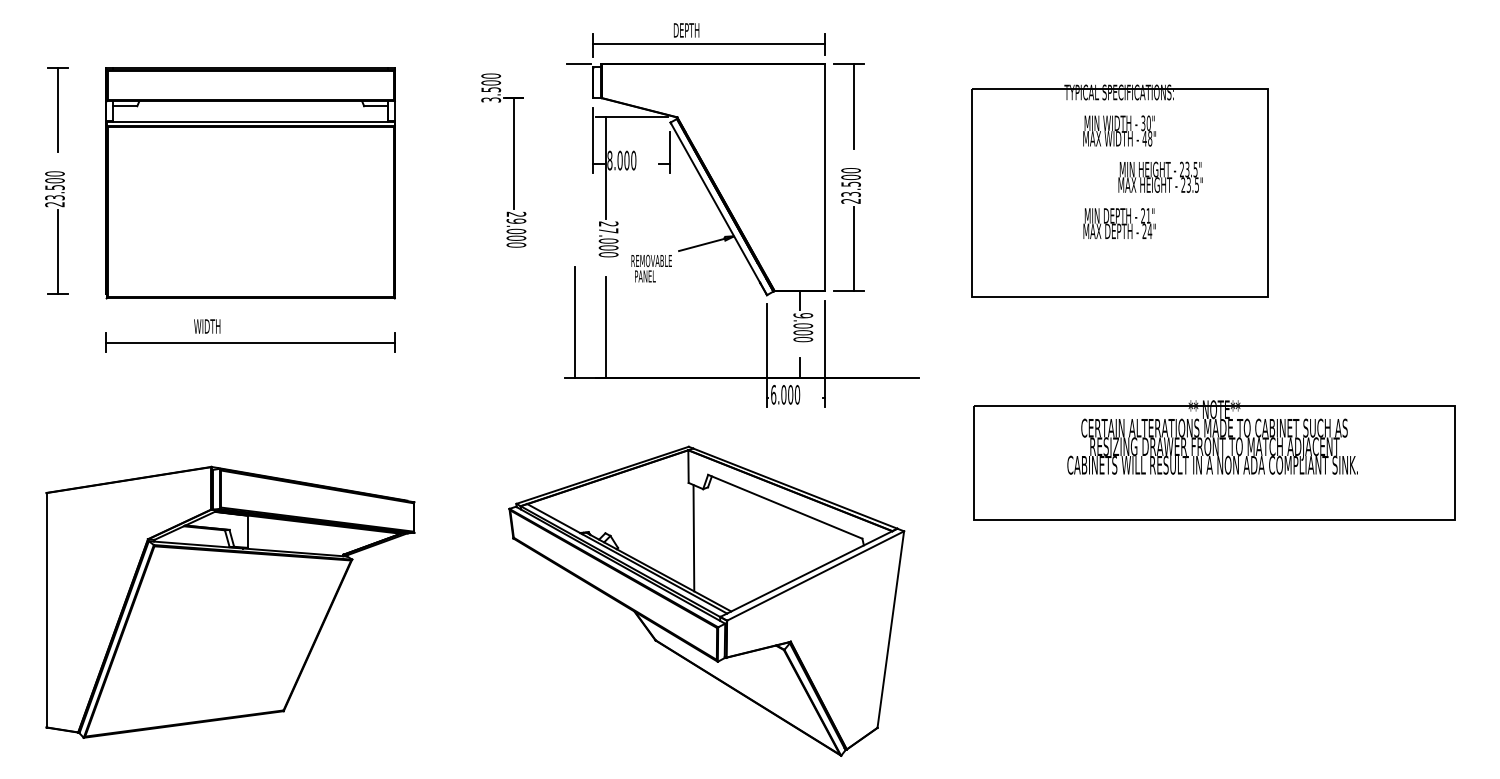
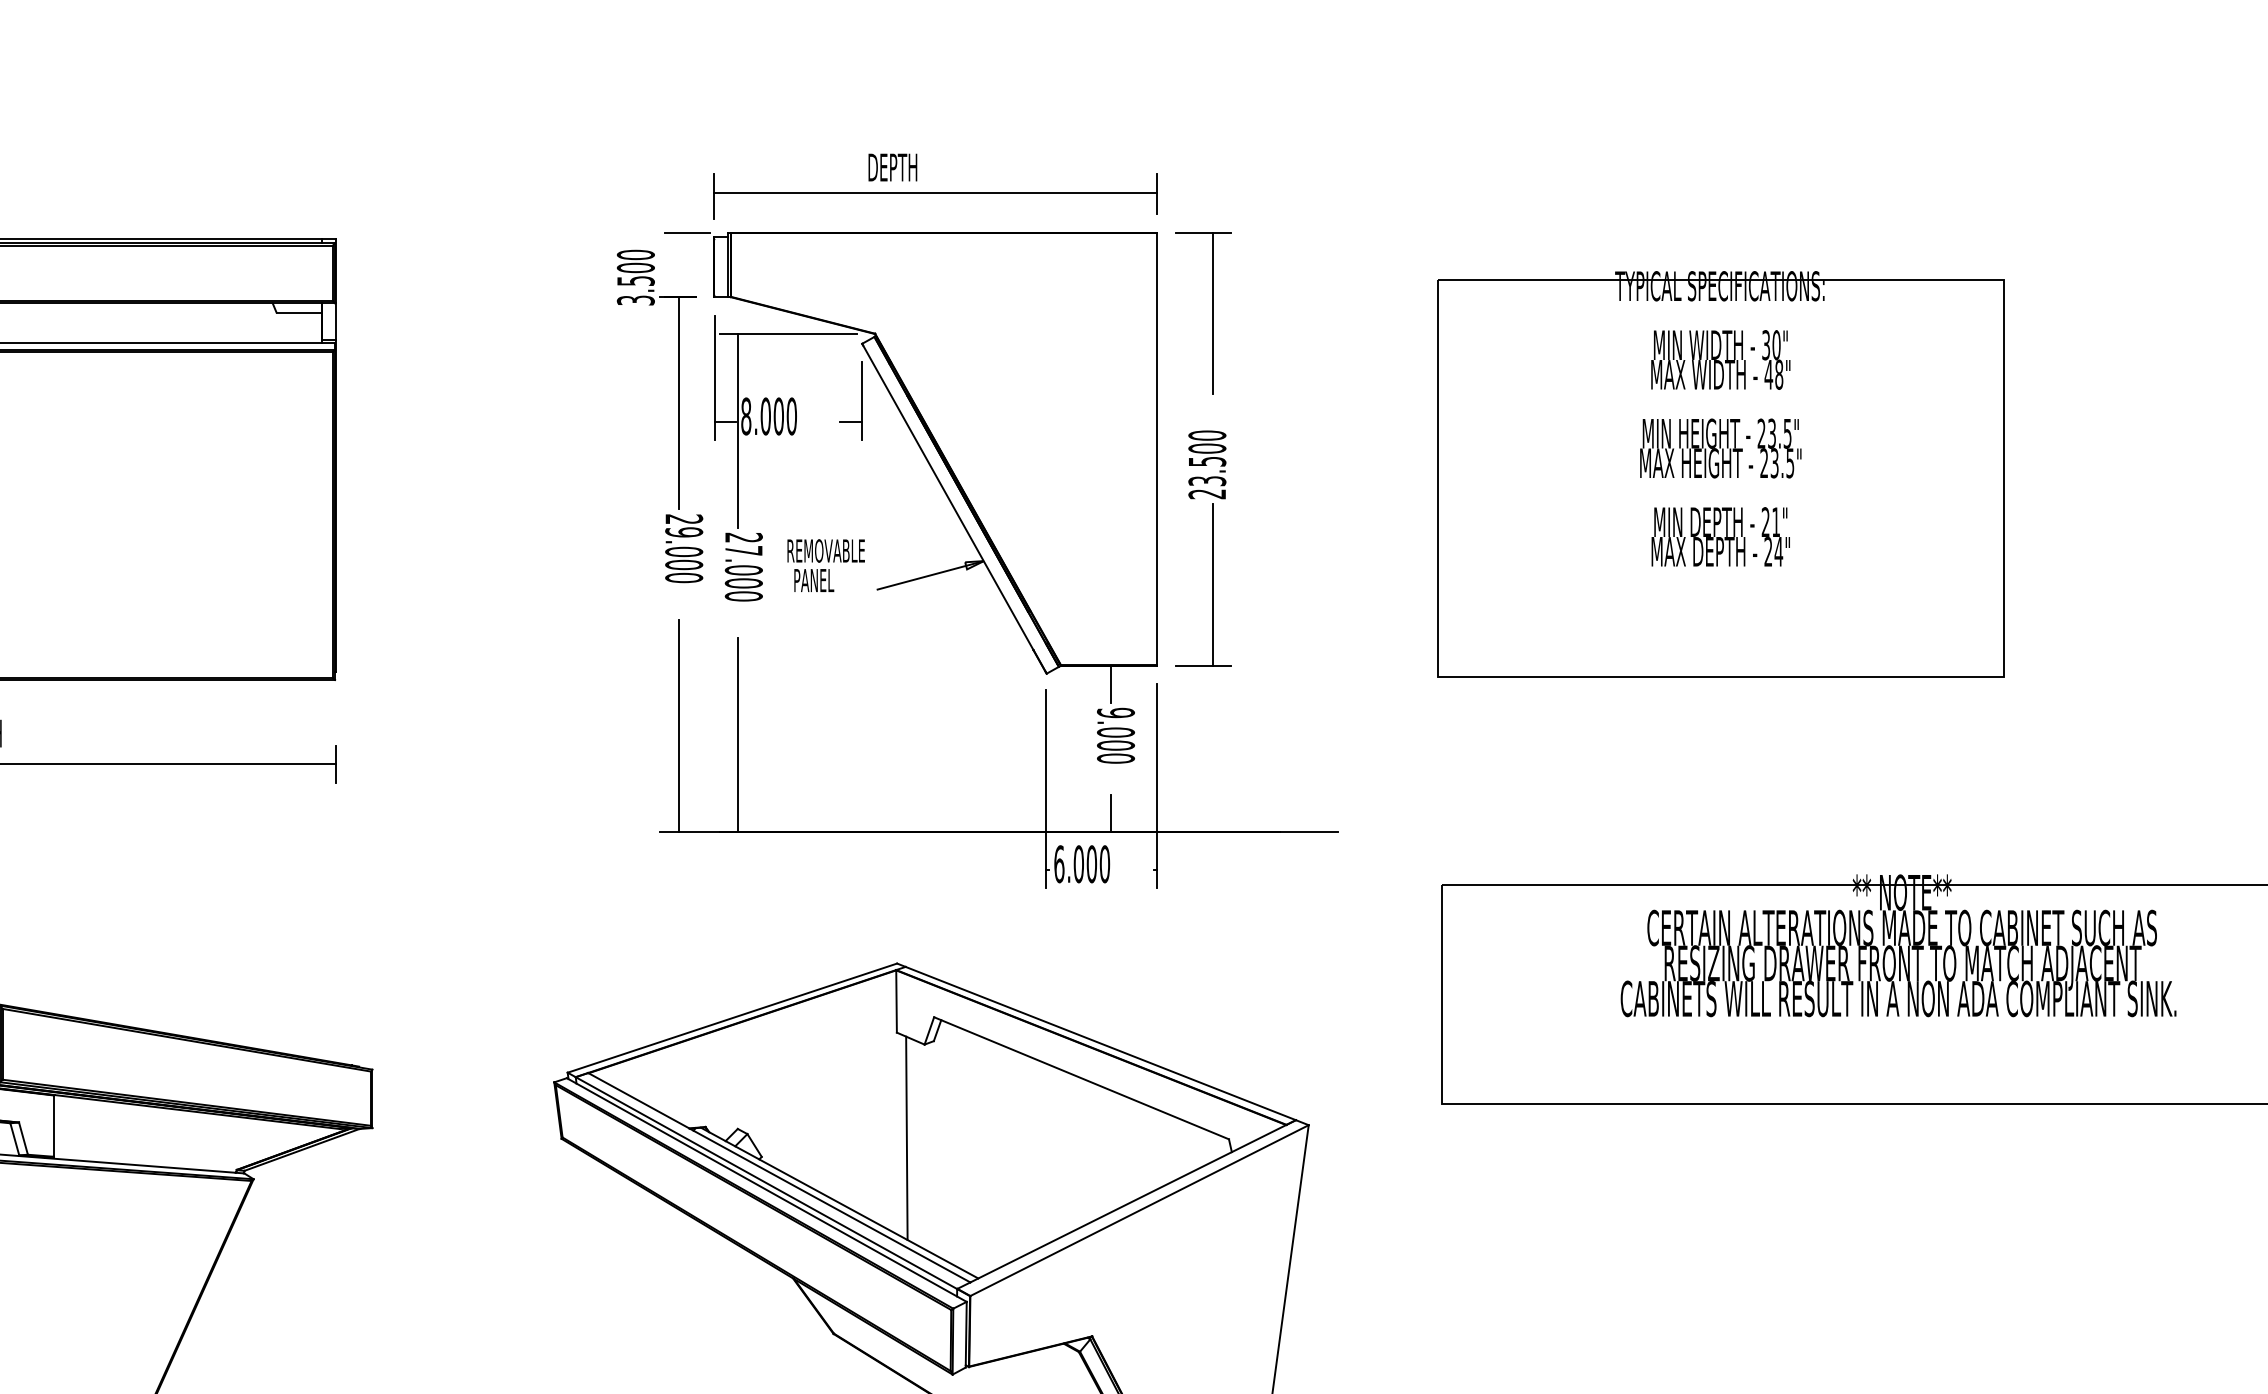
part: (513, 160) -> (678, 416), moved
text: (1160, 176) -> (1720, 446), moved
text: (651, 268) -> (825, 565), moved

